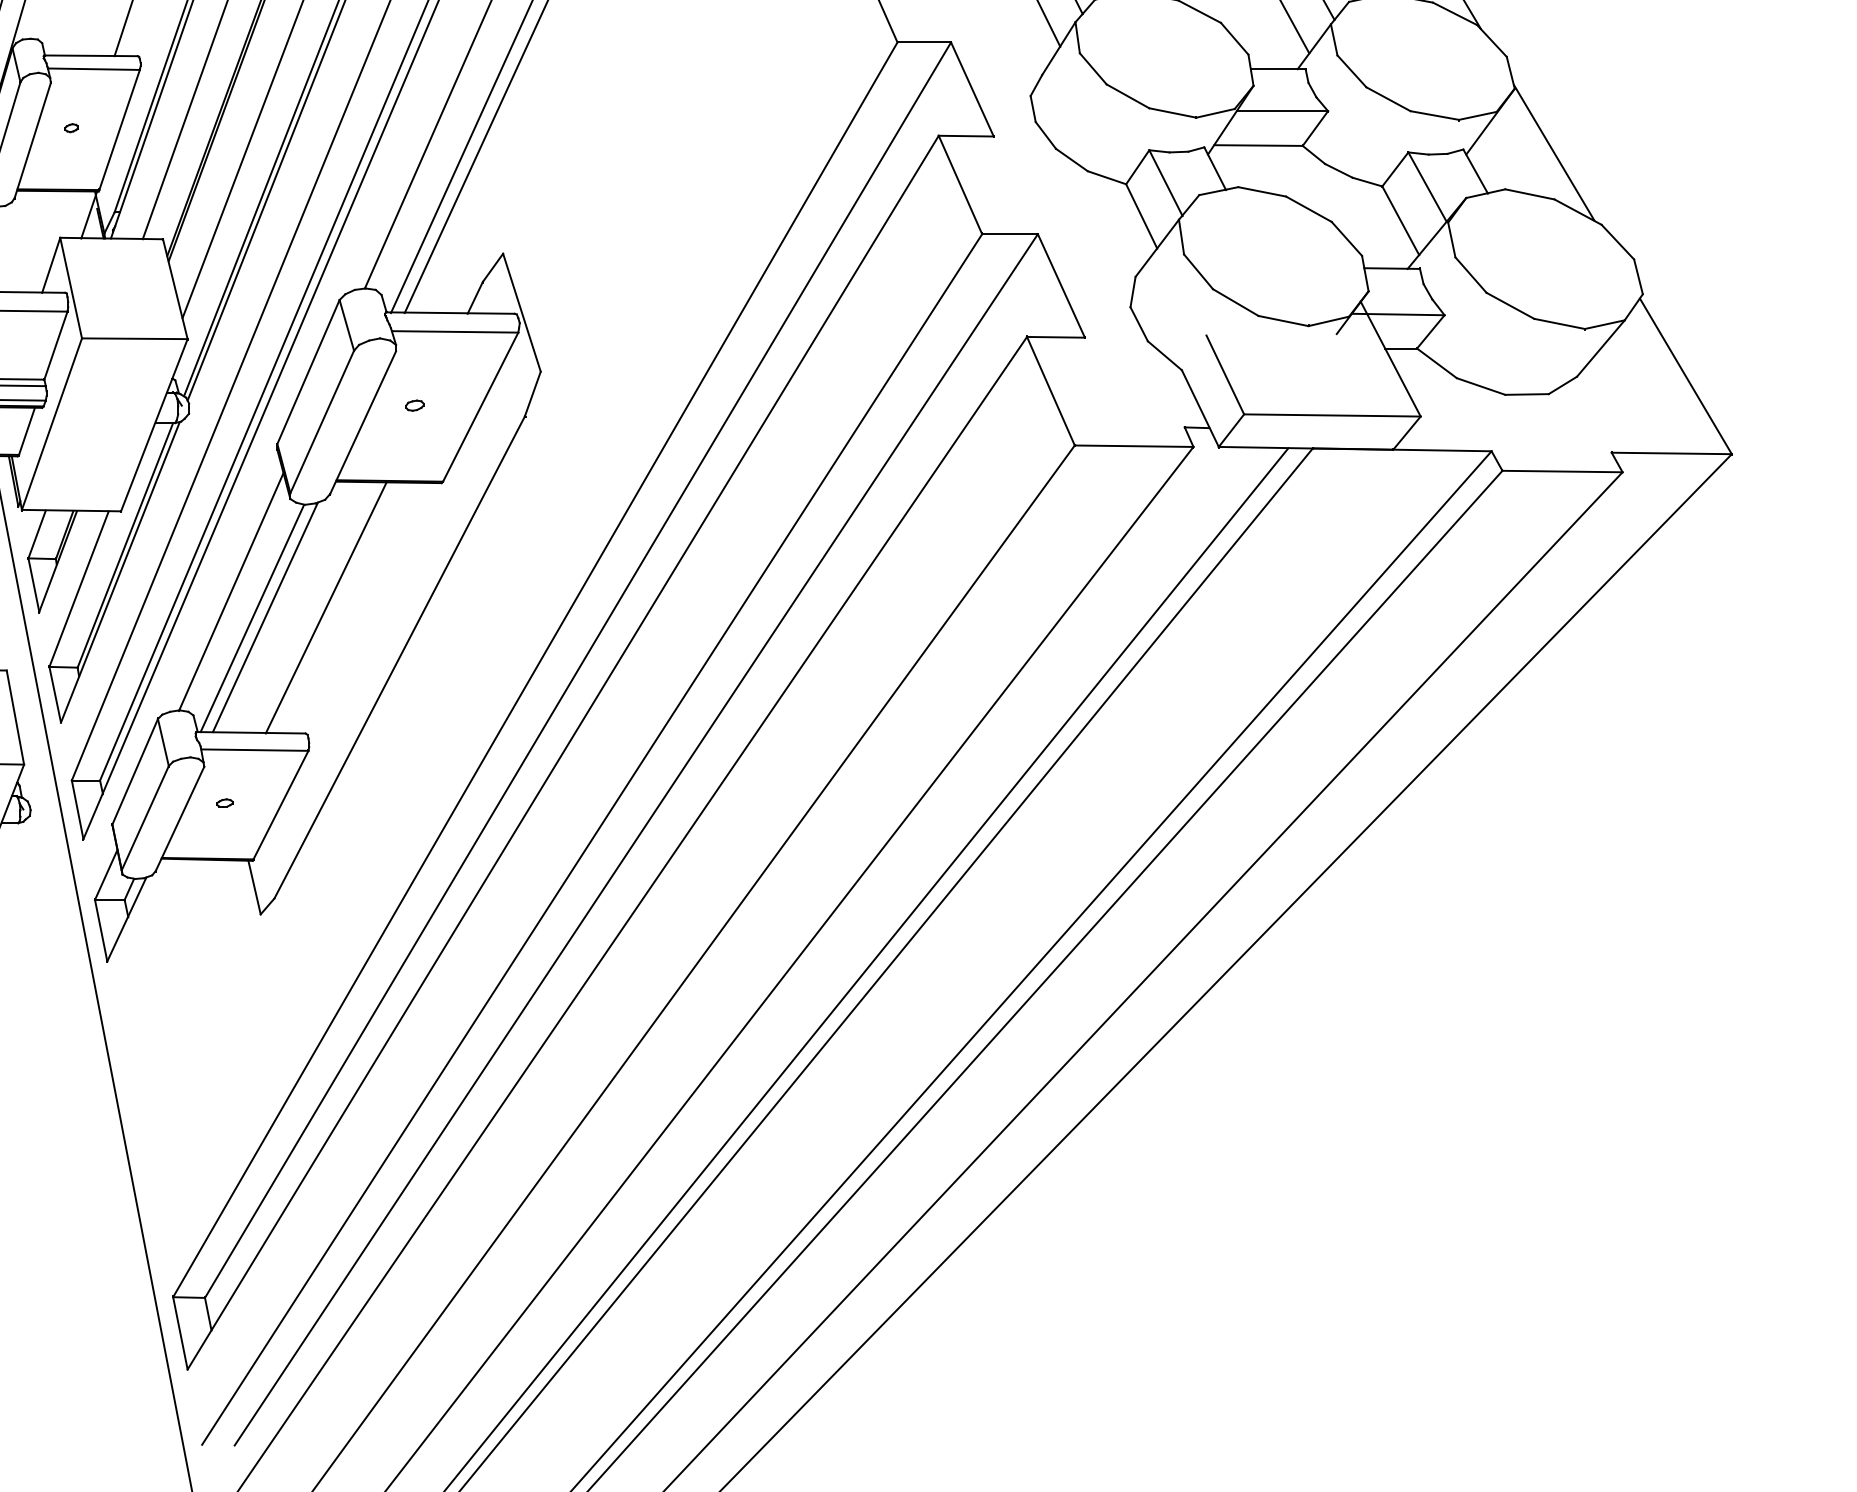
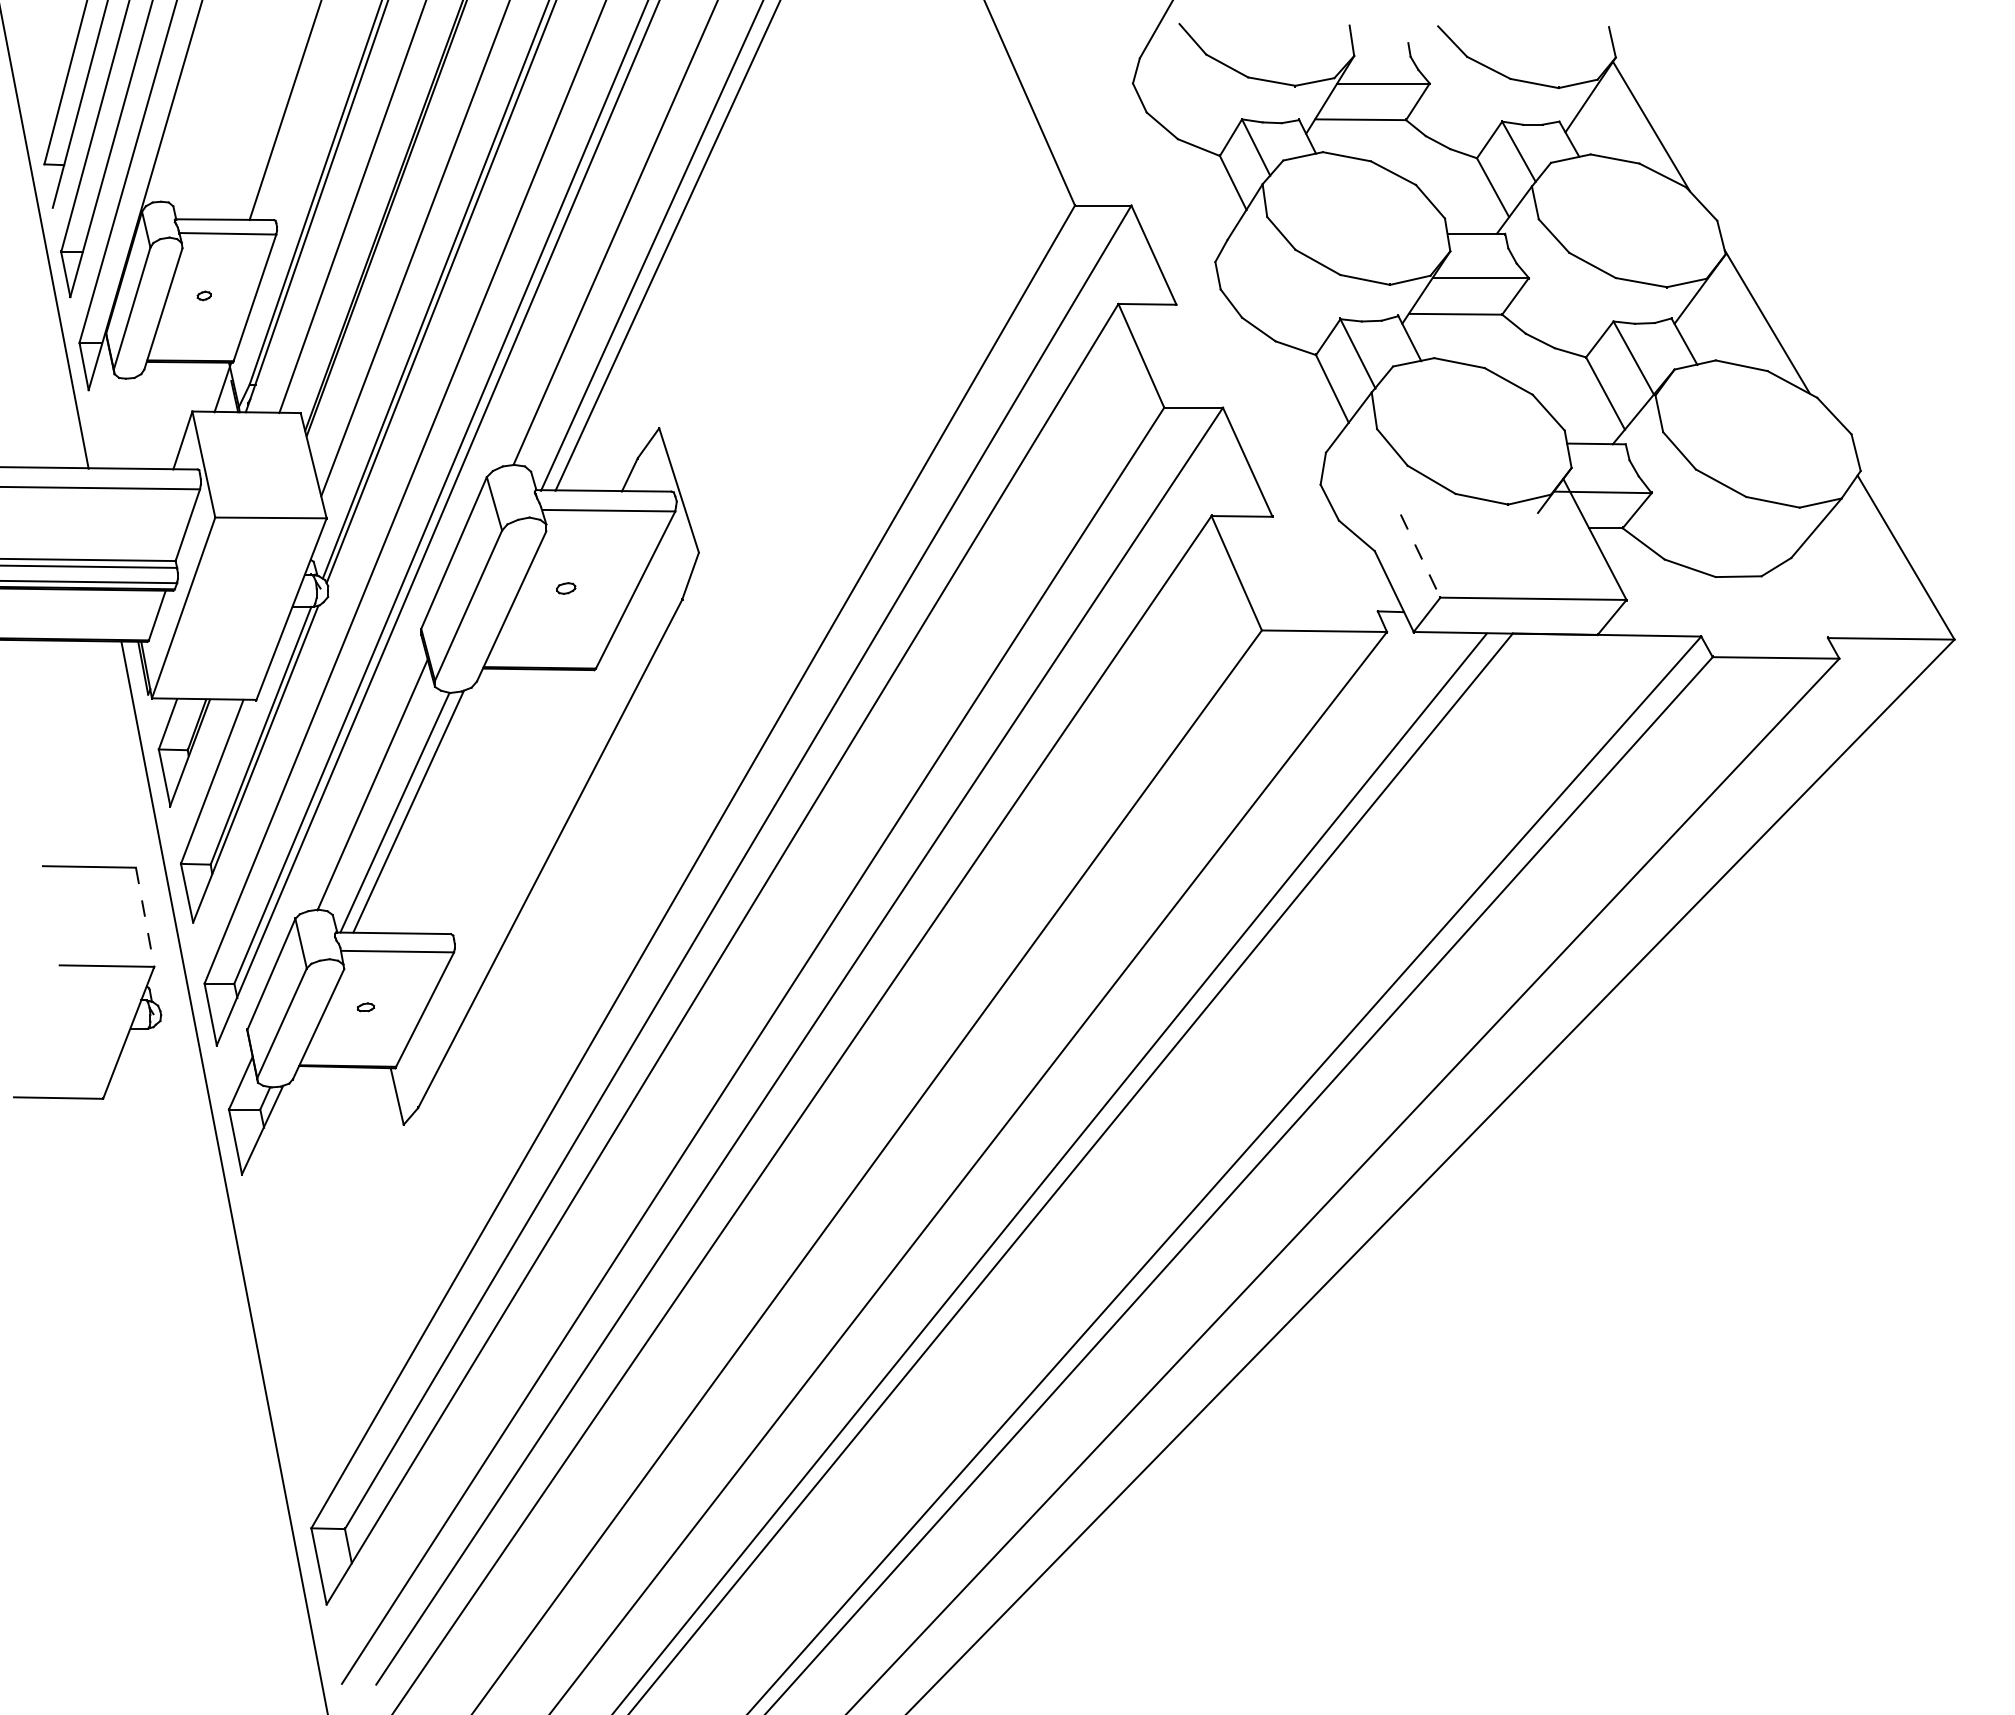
line: (1225, 375) -> (1420, 556), solid -> dashed
line: (325, 607) -> (472, 801), removed
line: (15, 717) -> (145, 917), solid -> dashed

